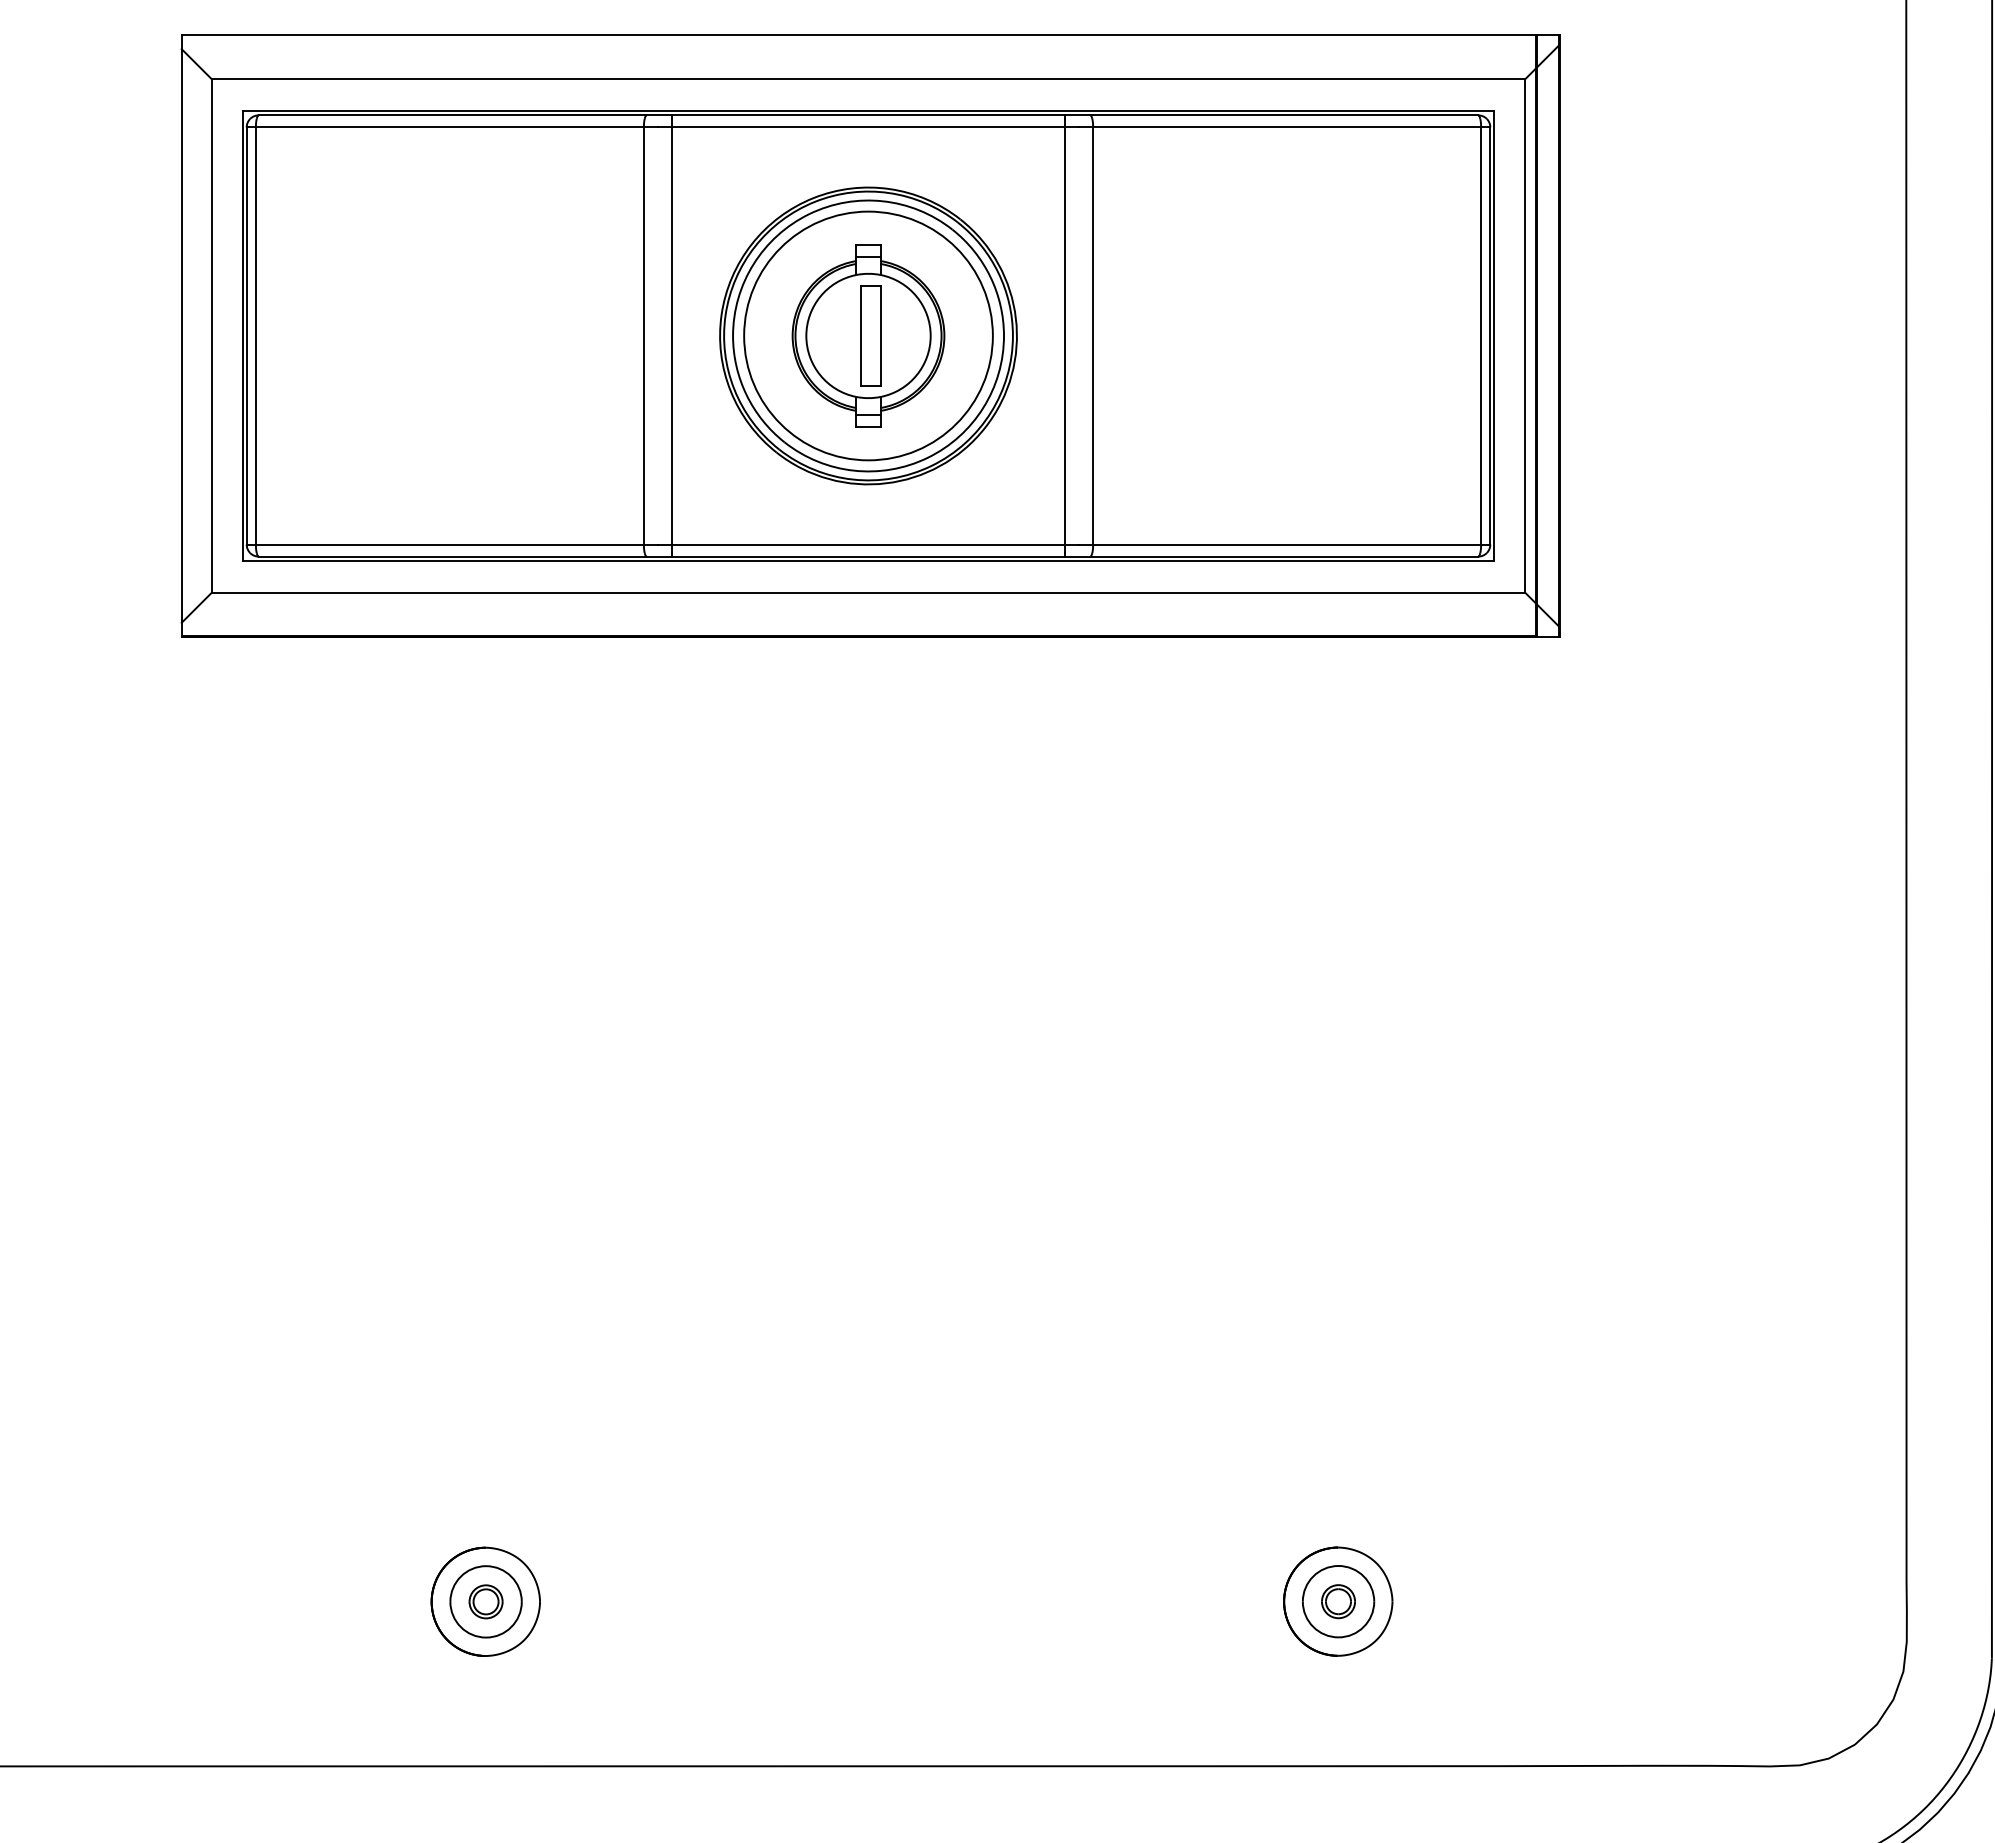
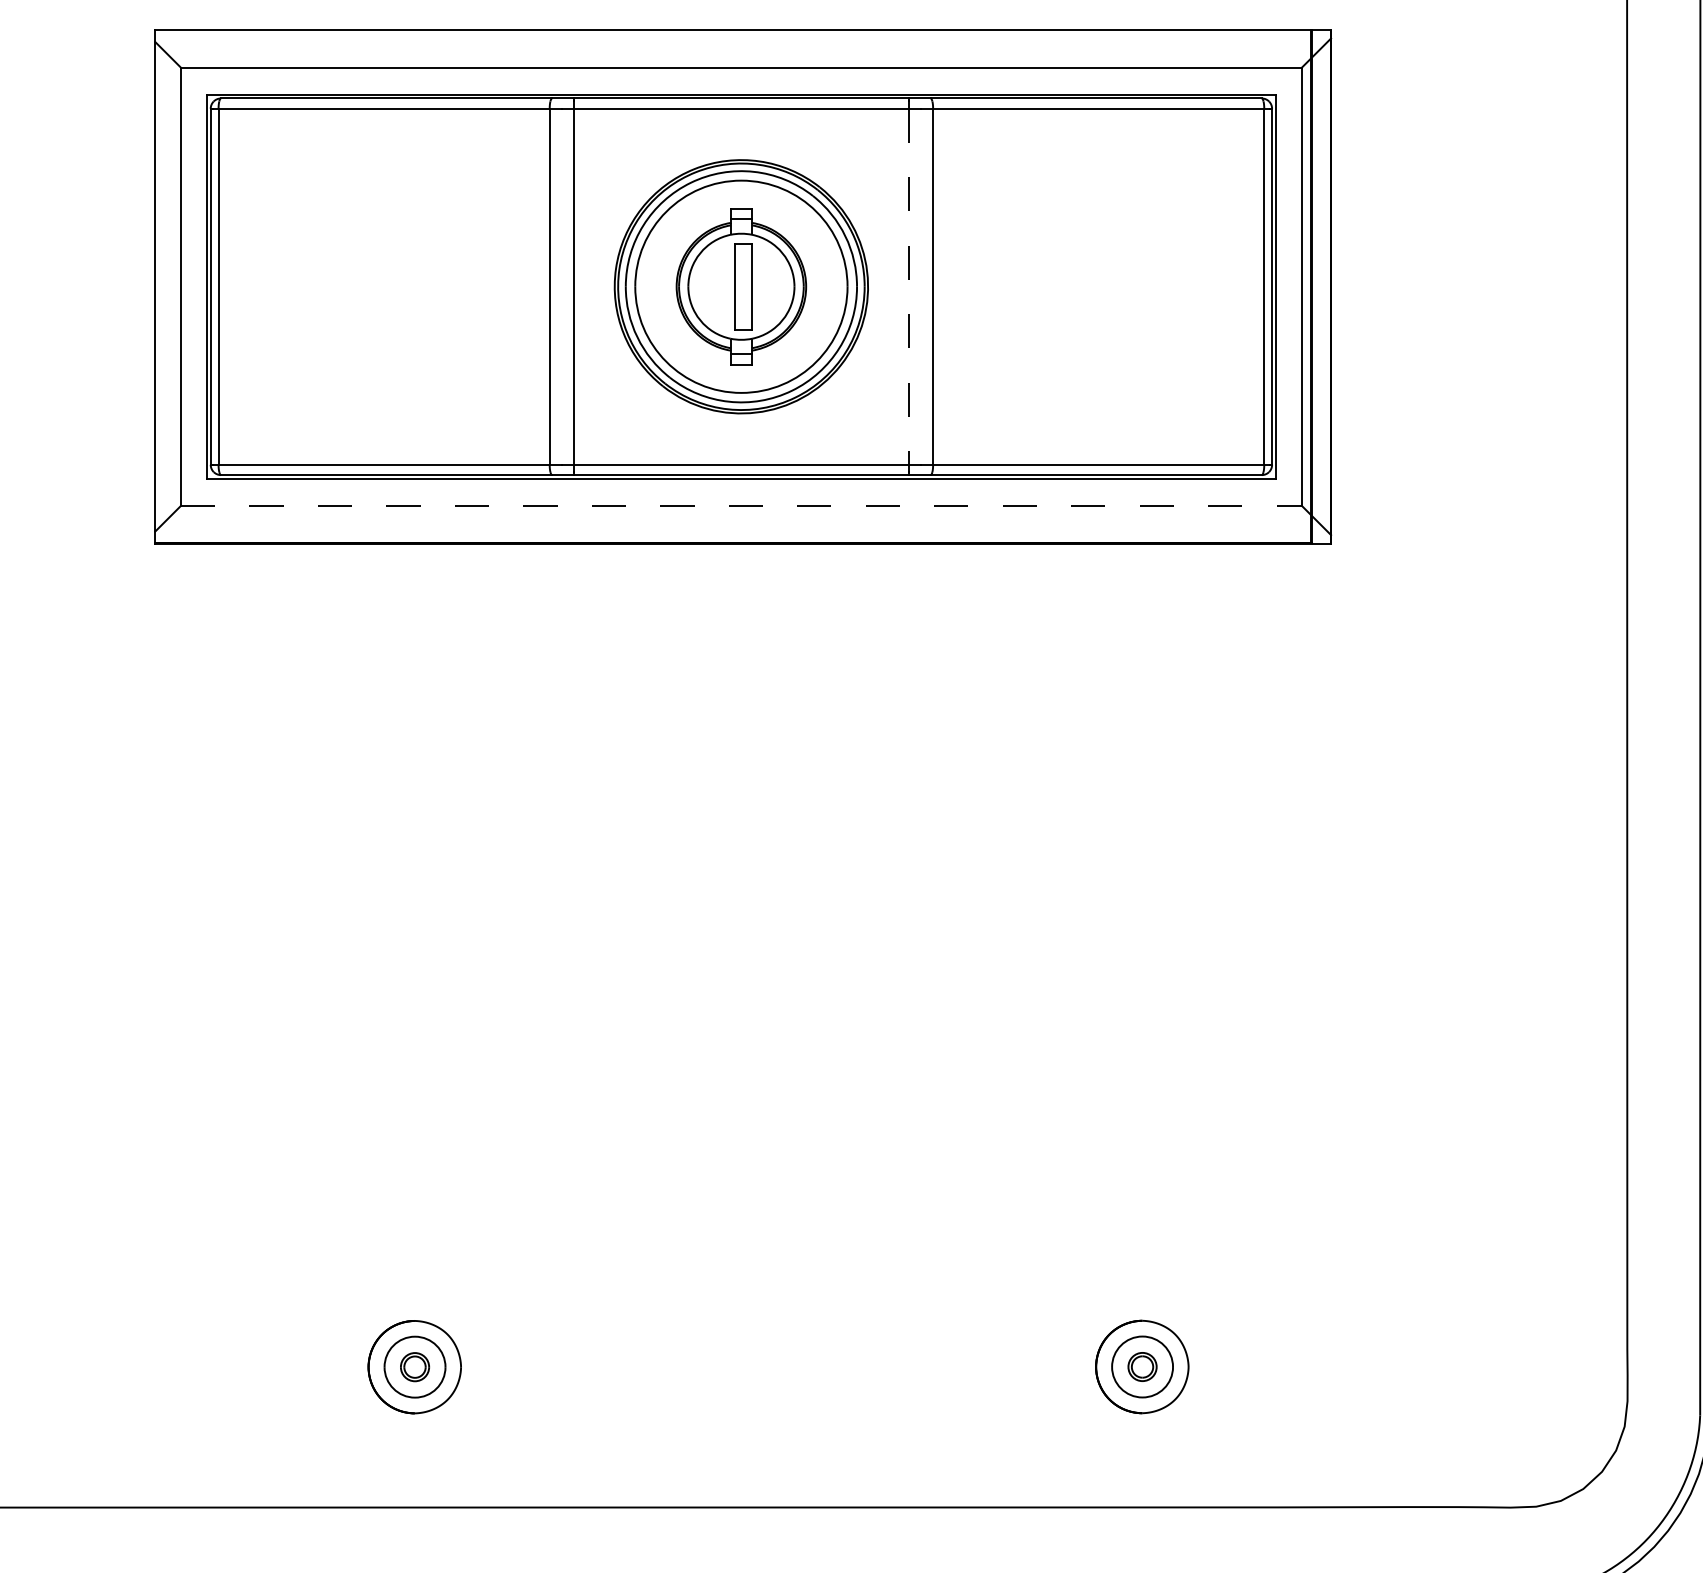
line: (1064, 336) -> (908, 287), solid -> dashed
line: (868, 592) -> (741, 505), solid -> dashed

